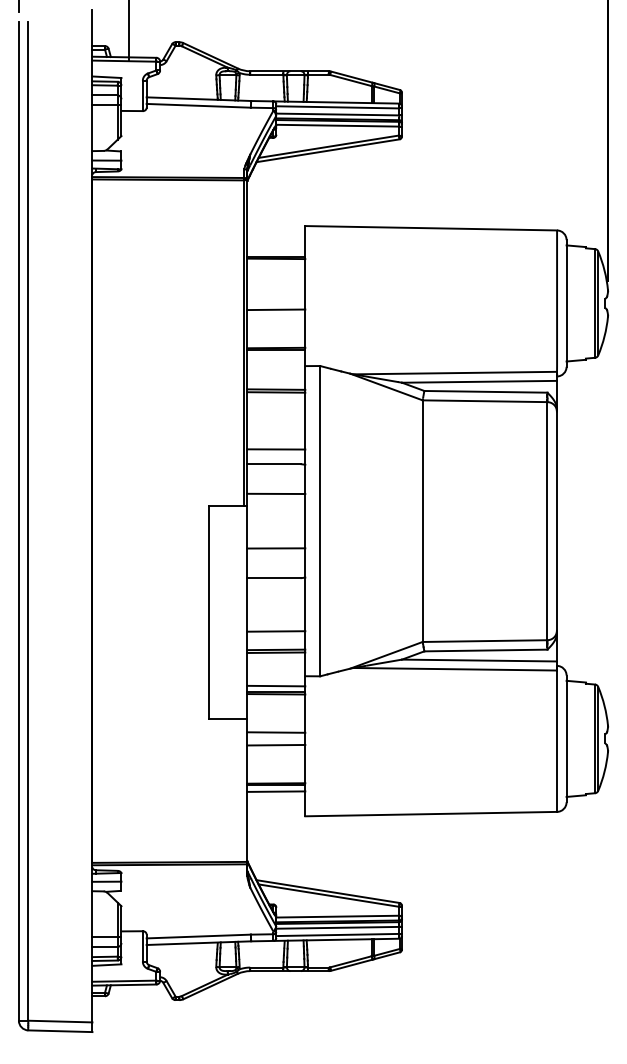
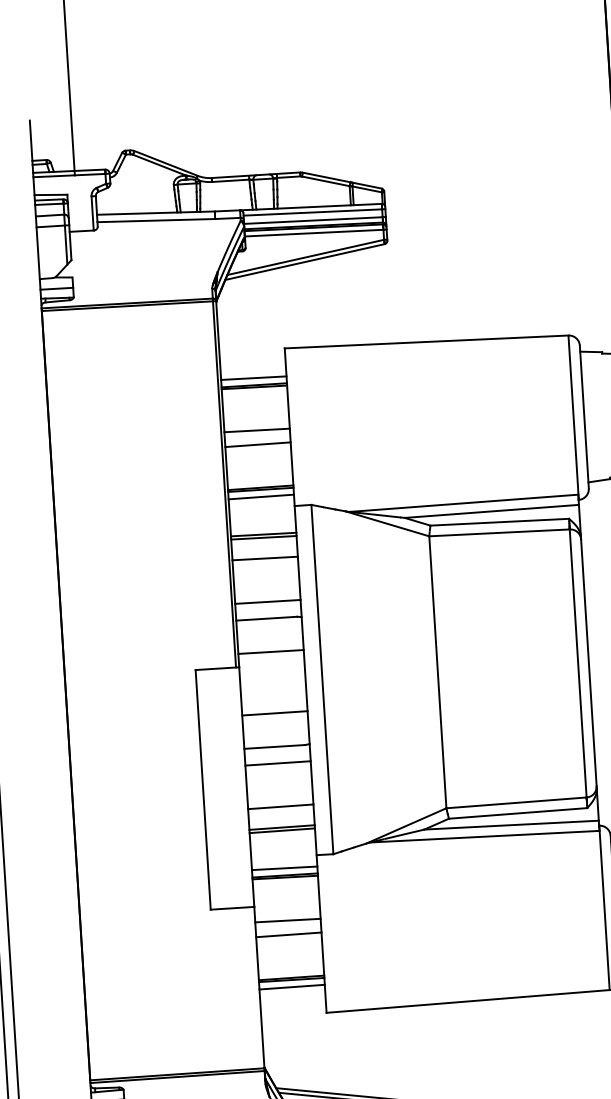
line: (276, 250) -> (254, 377), added
line: (276, 296) -> (257, 429), added
line: (276, 355) -> (261, 496), added
line: (276, 410) -> (265, 558), added
line: (276, 592) -> (278, 762), added

